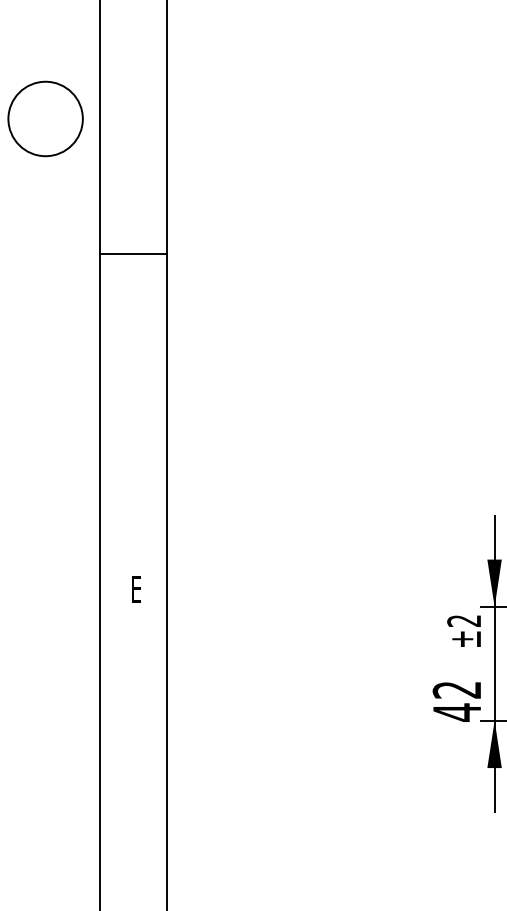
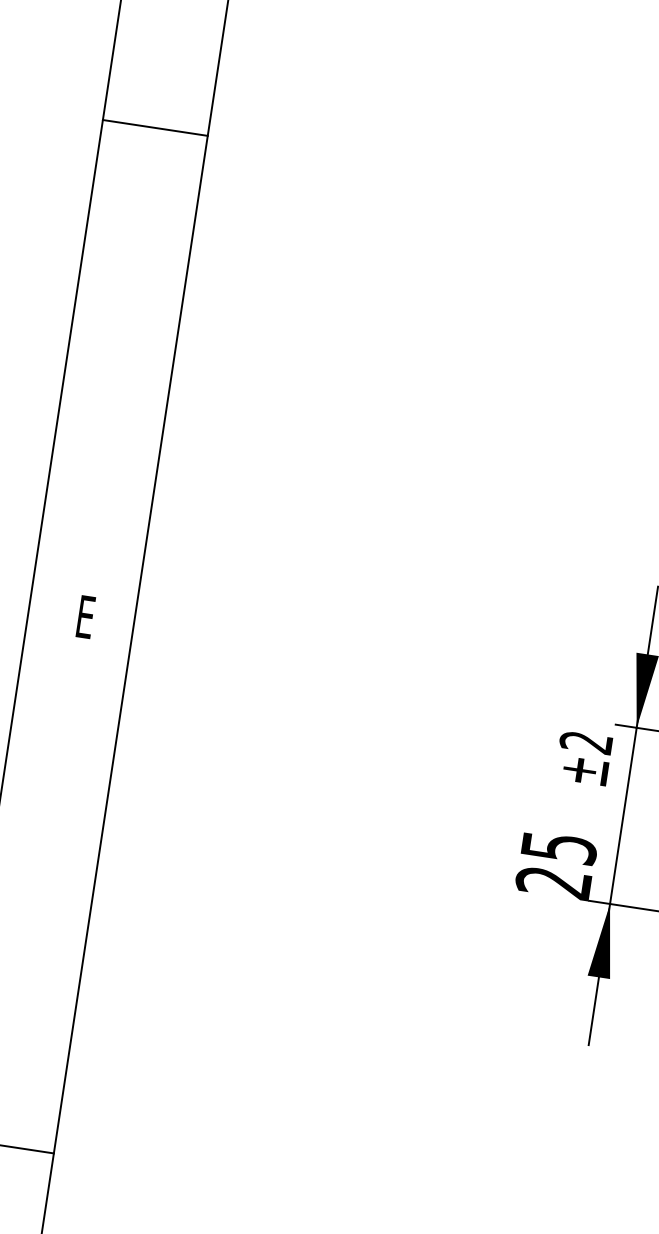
line: (133, 254) -> (155, 128), moved
text: (456, 701) -> (555, 865), 42 -> 25

